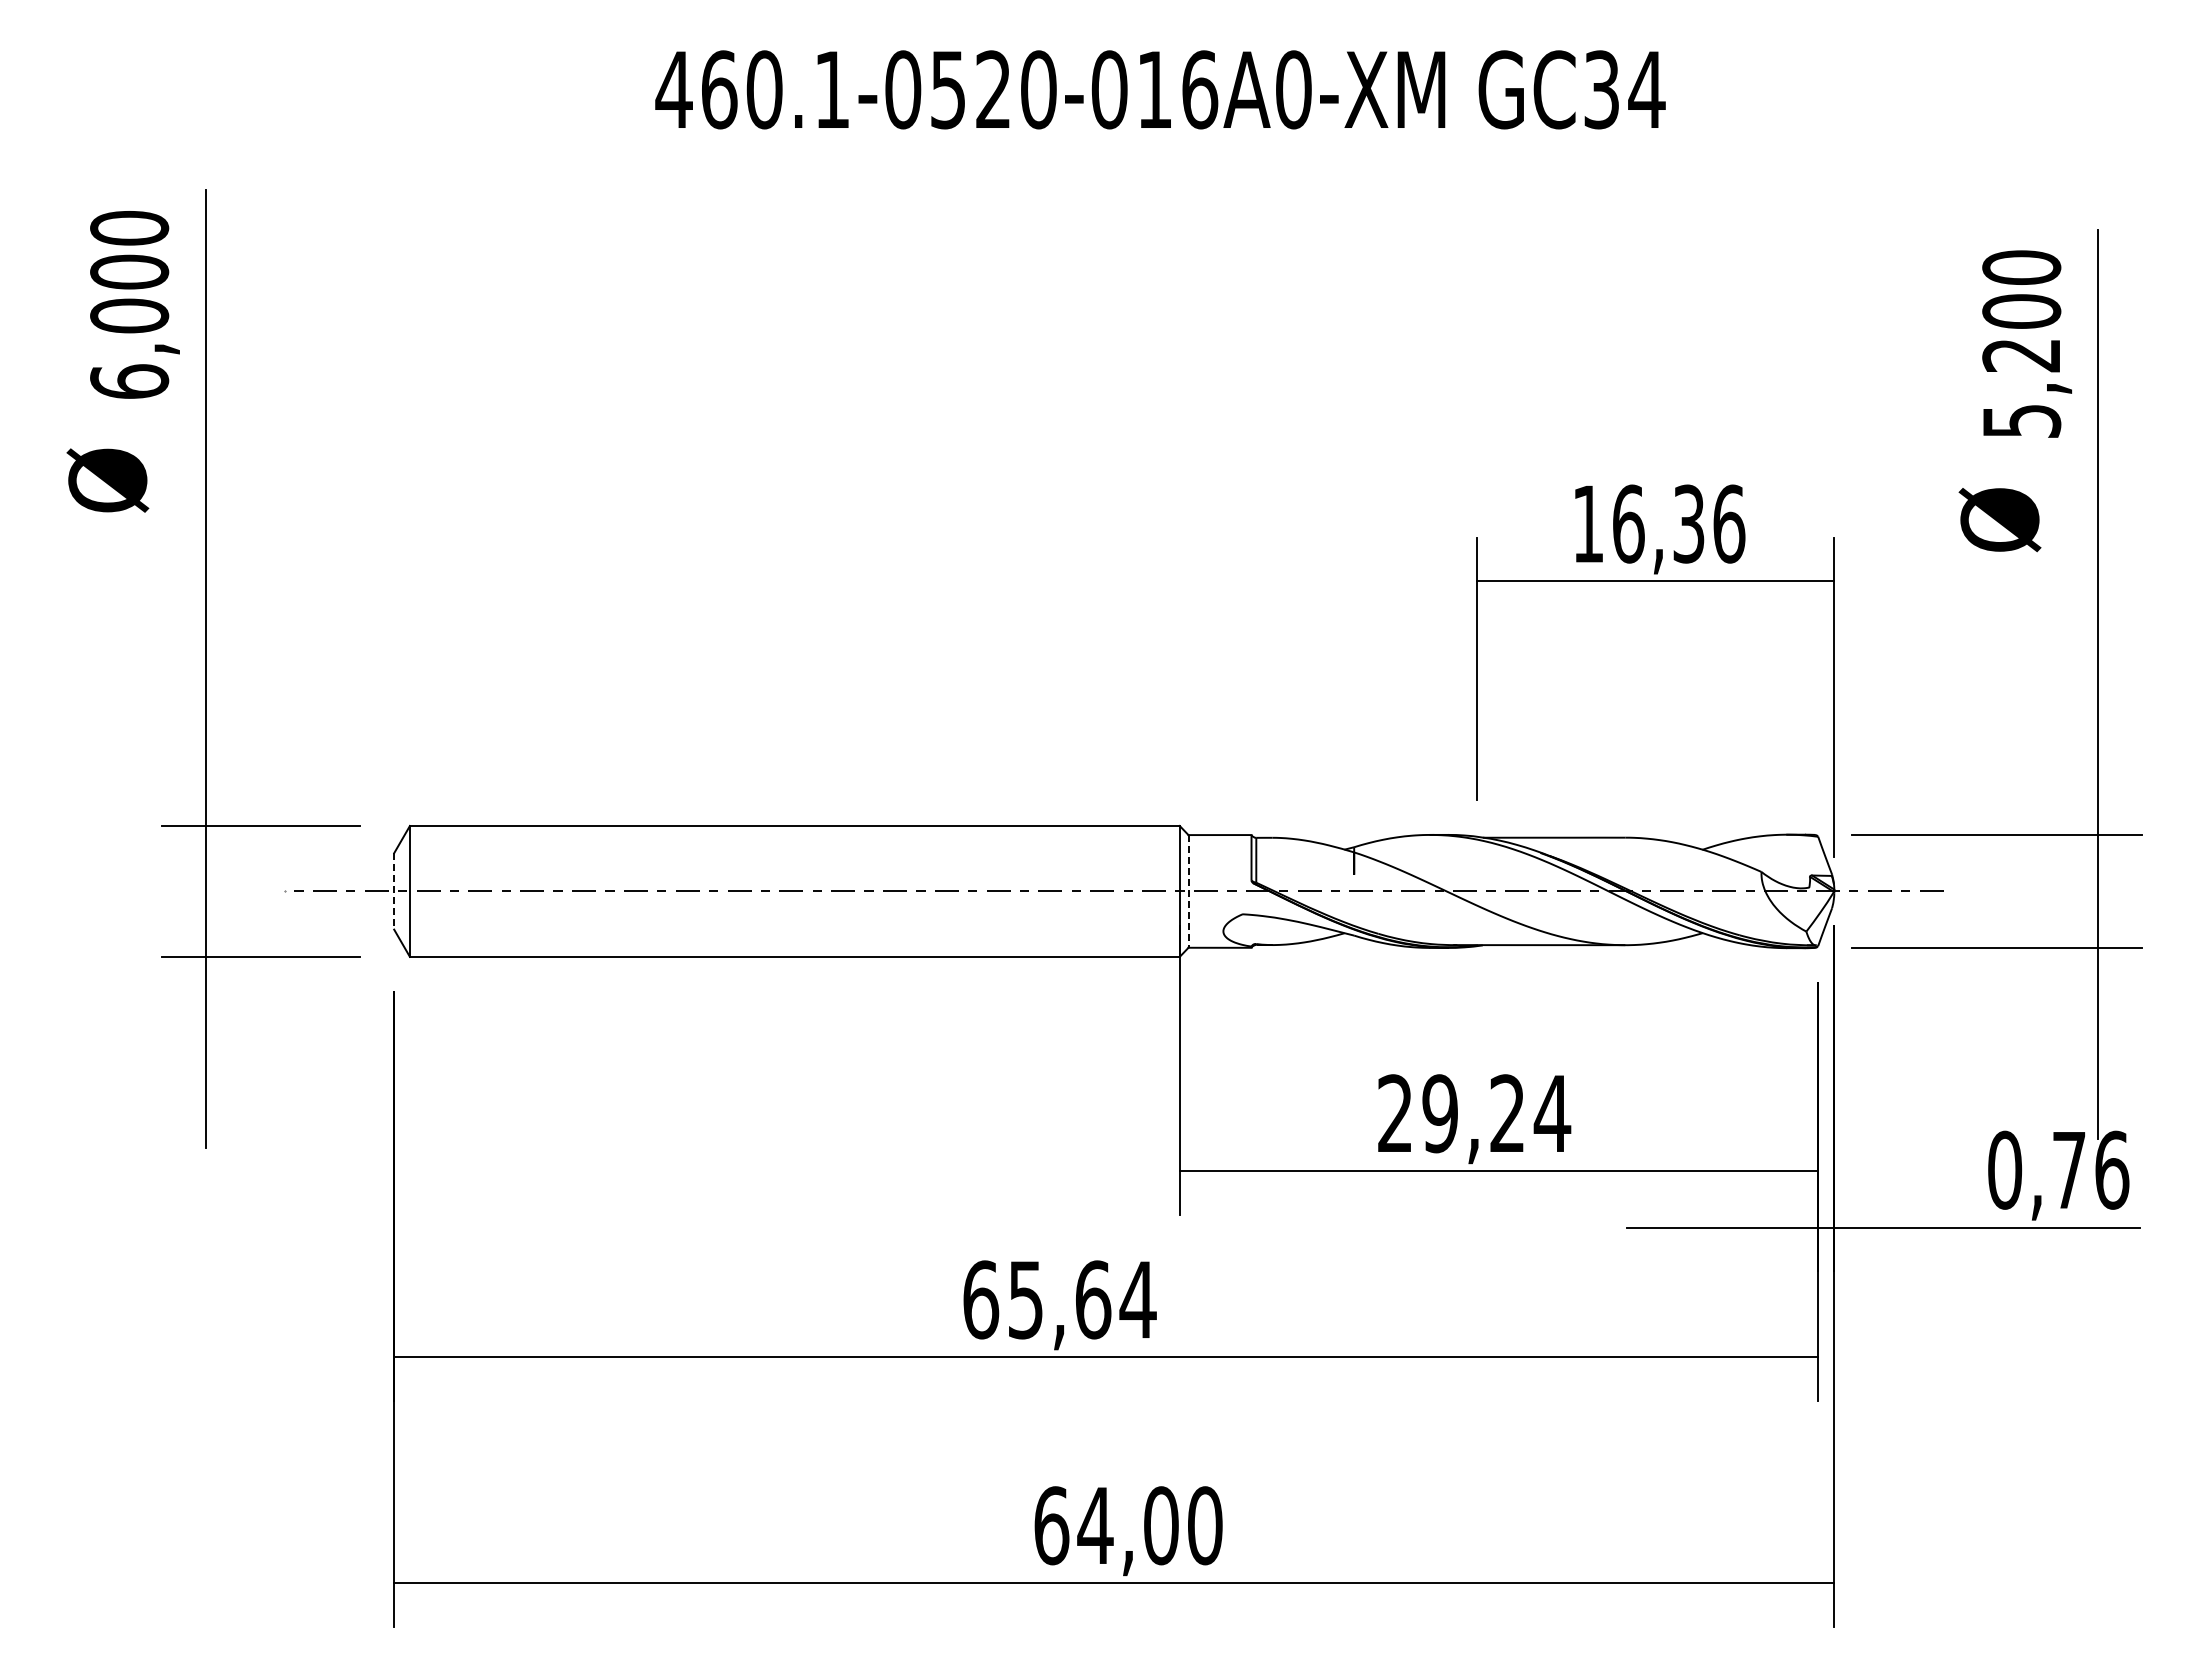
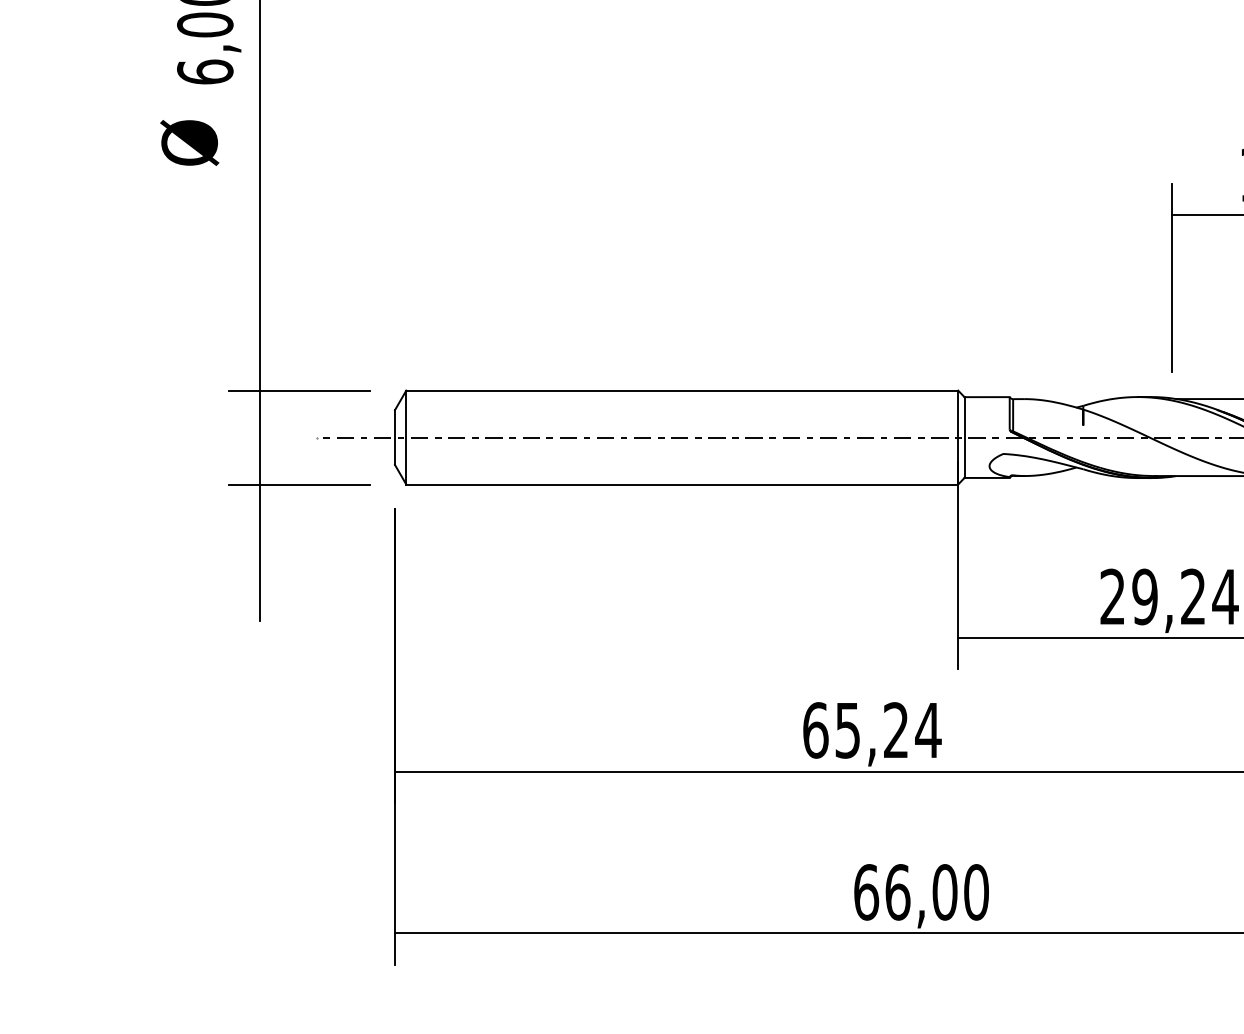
line: (394, 891) -> (395, 437), dashed -> solid
line: (1188, 891) -> (964, 437), dashed -> solid
text: (1093, 1299) -> (896, 730), 65,64 -> 65,24
text: (1095, 1525) -> (897, 892), 64,00 -> 66,00

